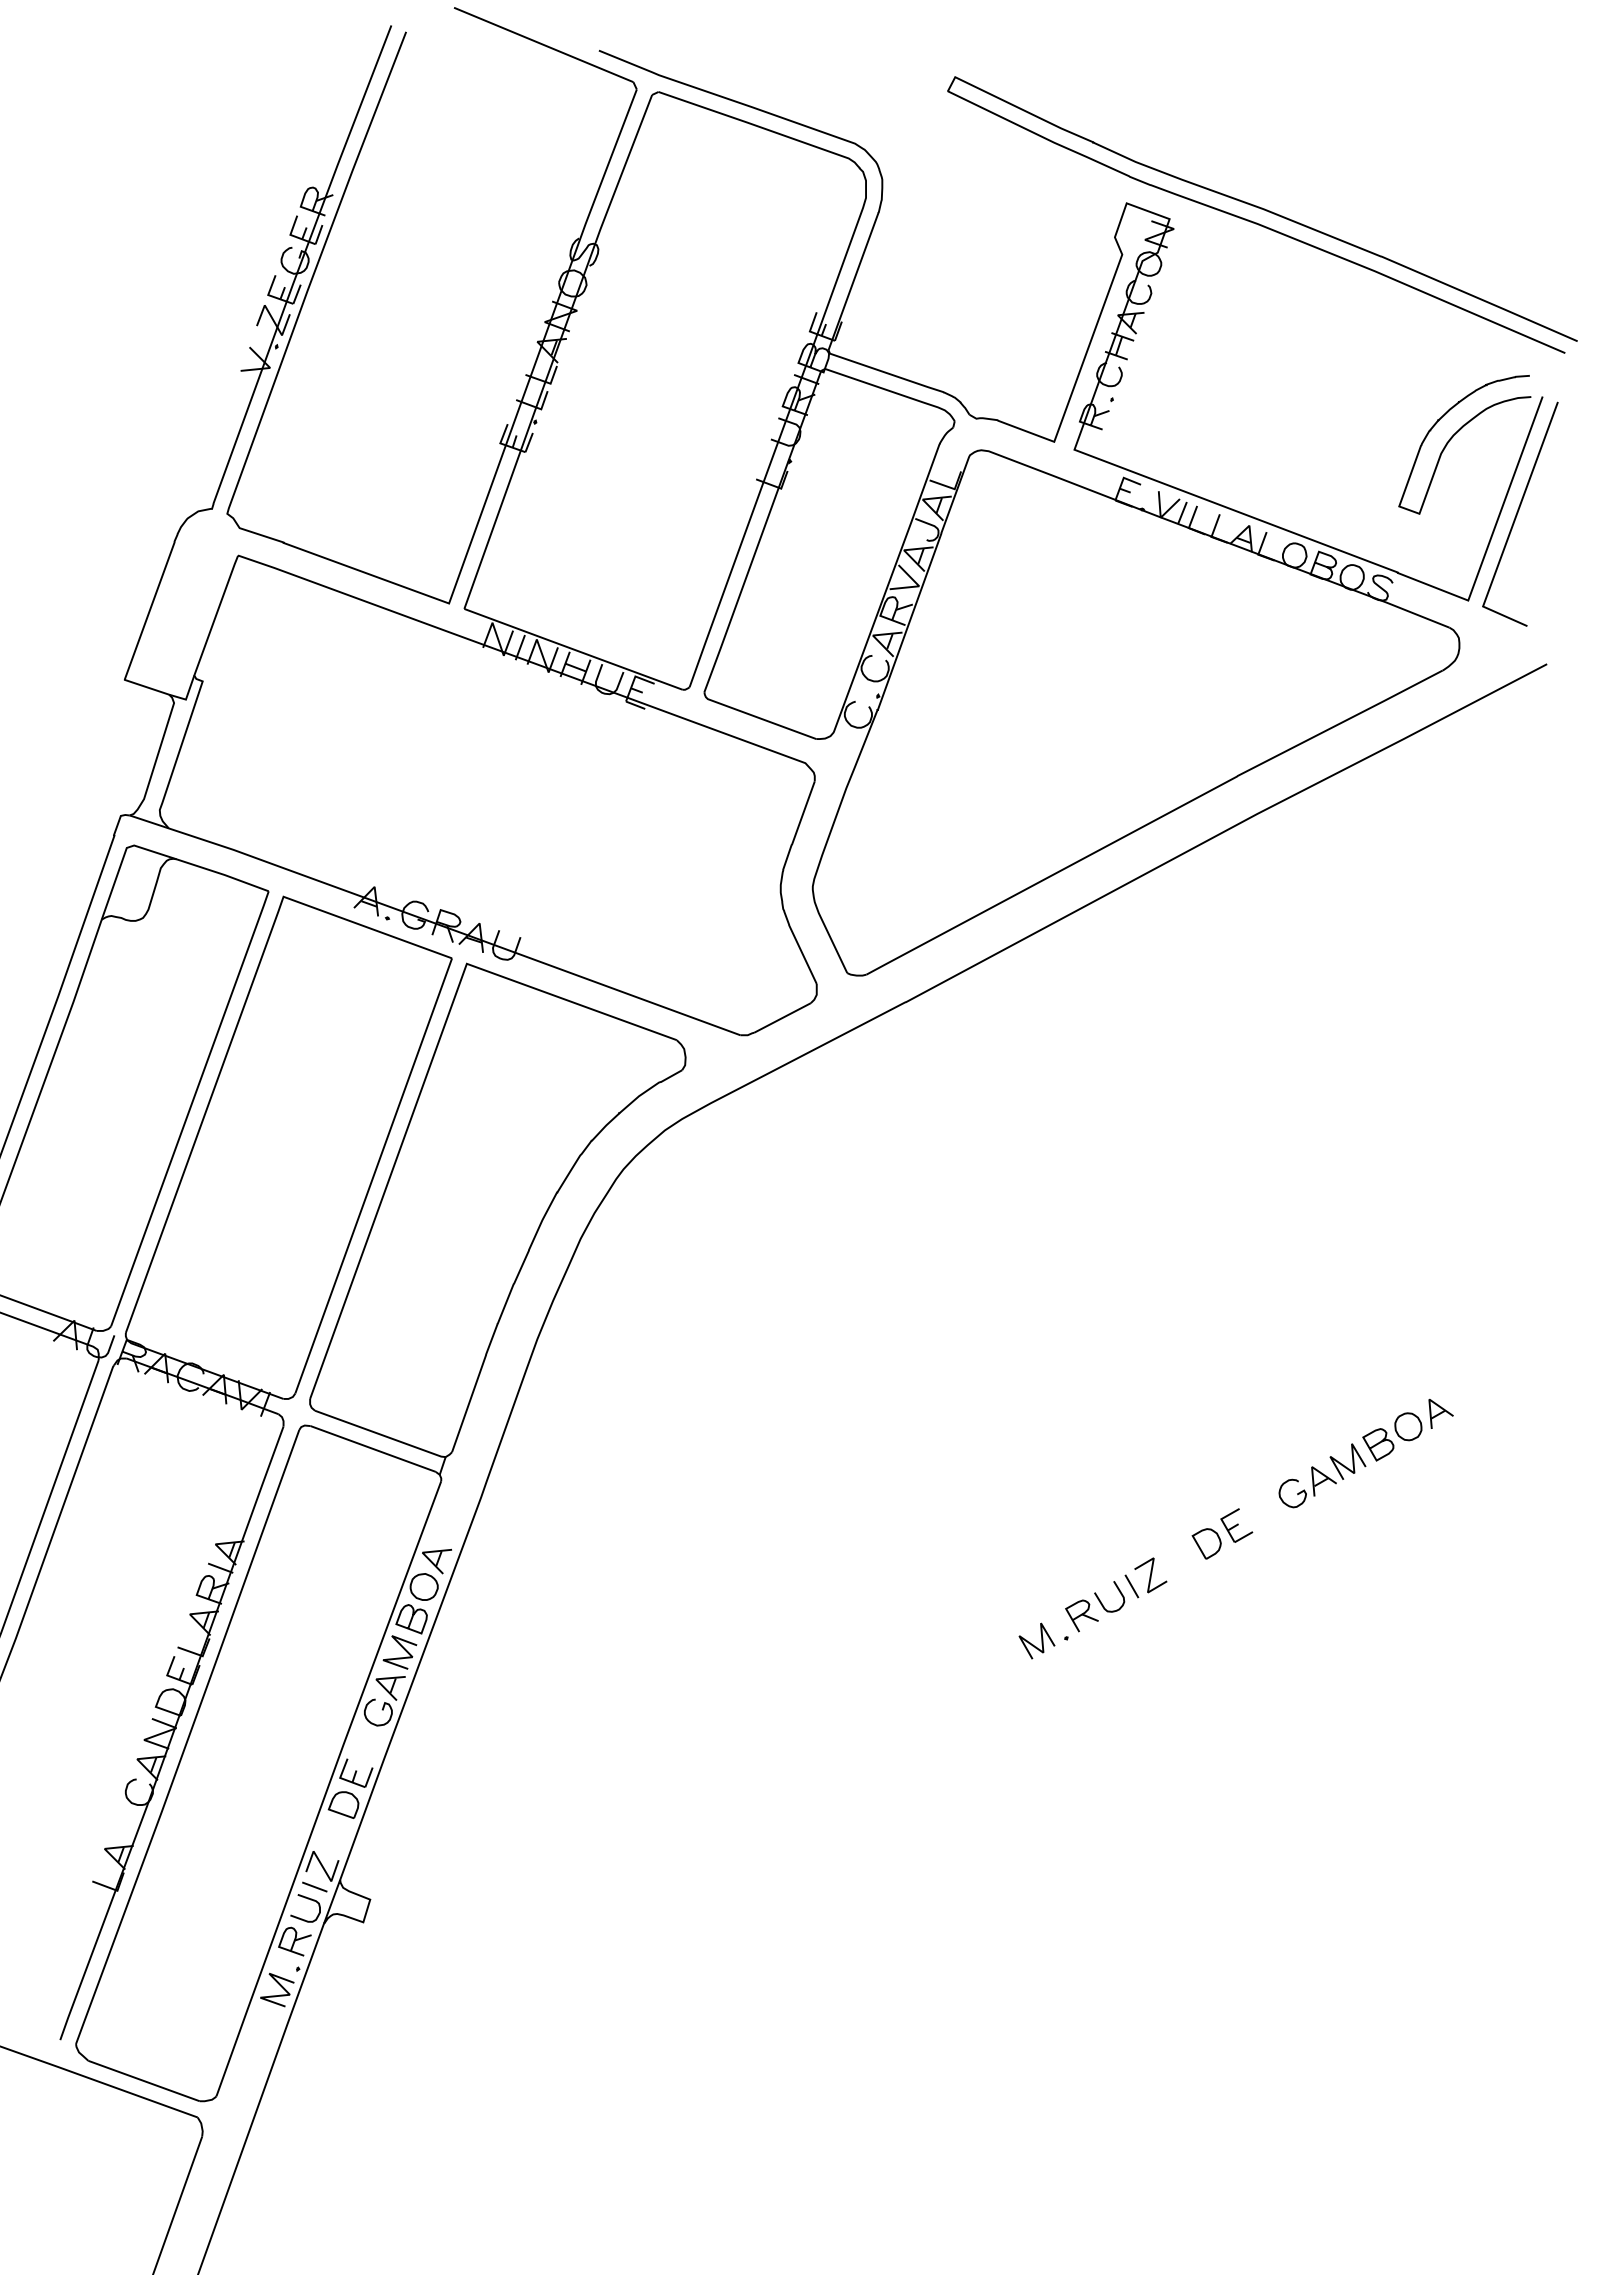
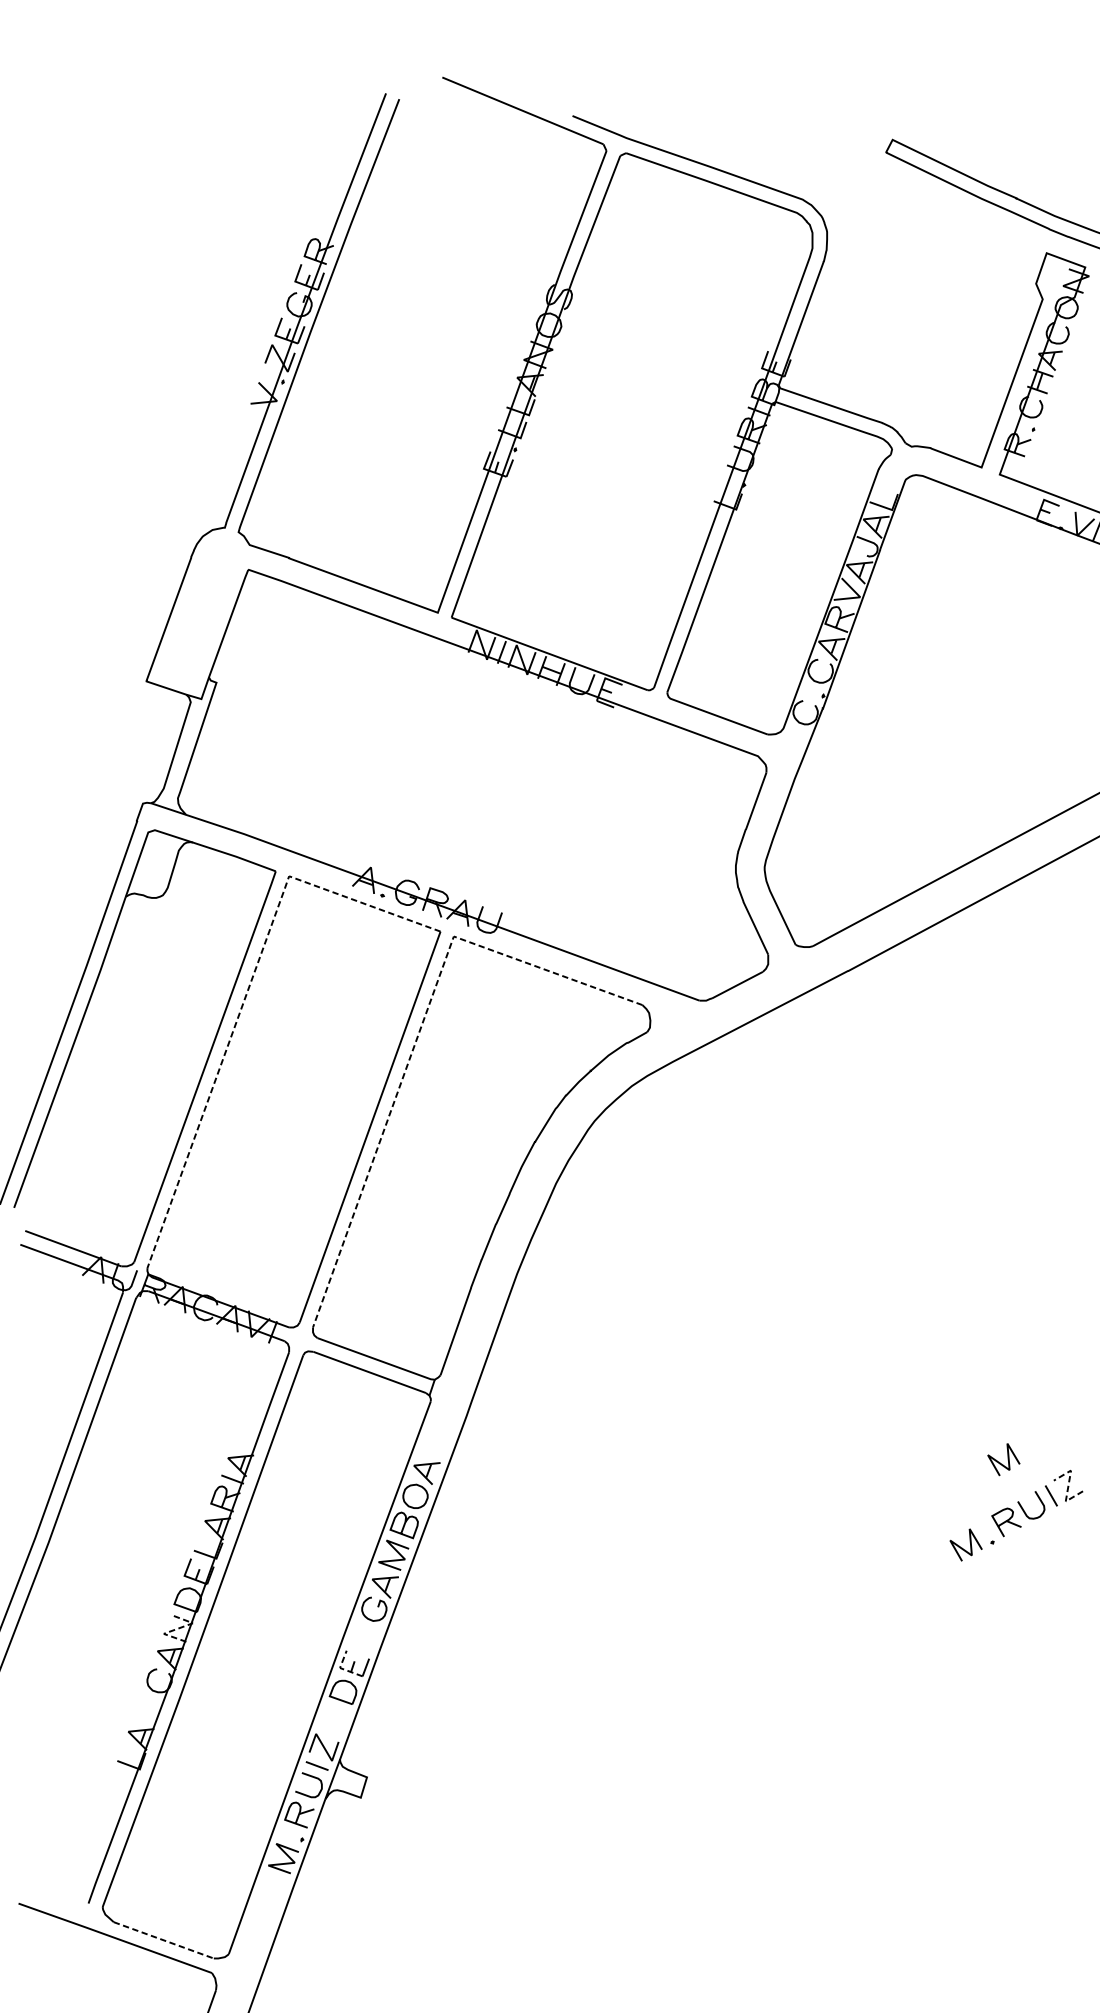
line: (235, 1029) -> (245, 995), solid -> dashed
line: (426, 1075) -> (417, 1036), solid -> dashed
line: (1083, 1545) -> (1007, 1459), added
line: (1150, 1574) -> (1068, 1485), solid -> dashed
line: (160, 1733) -> (178, 1628), solid -> dashed
line: (342, 1778) -> (342, 1668), solid -> dashed
line: (144, 2081) -> (164, 1940), solid -> dashed

